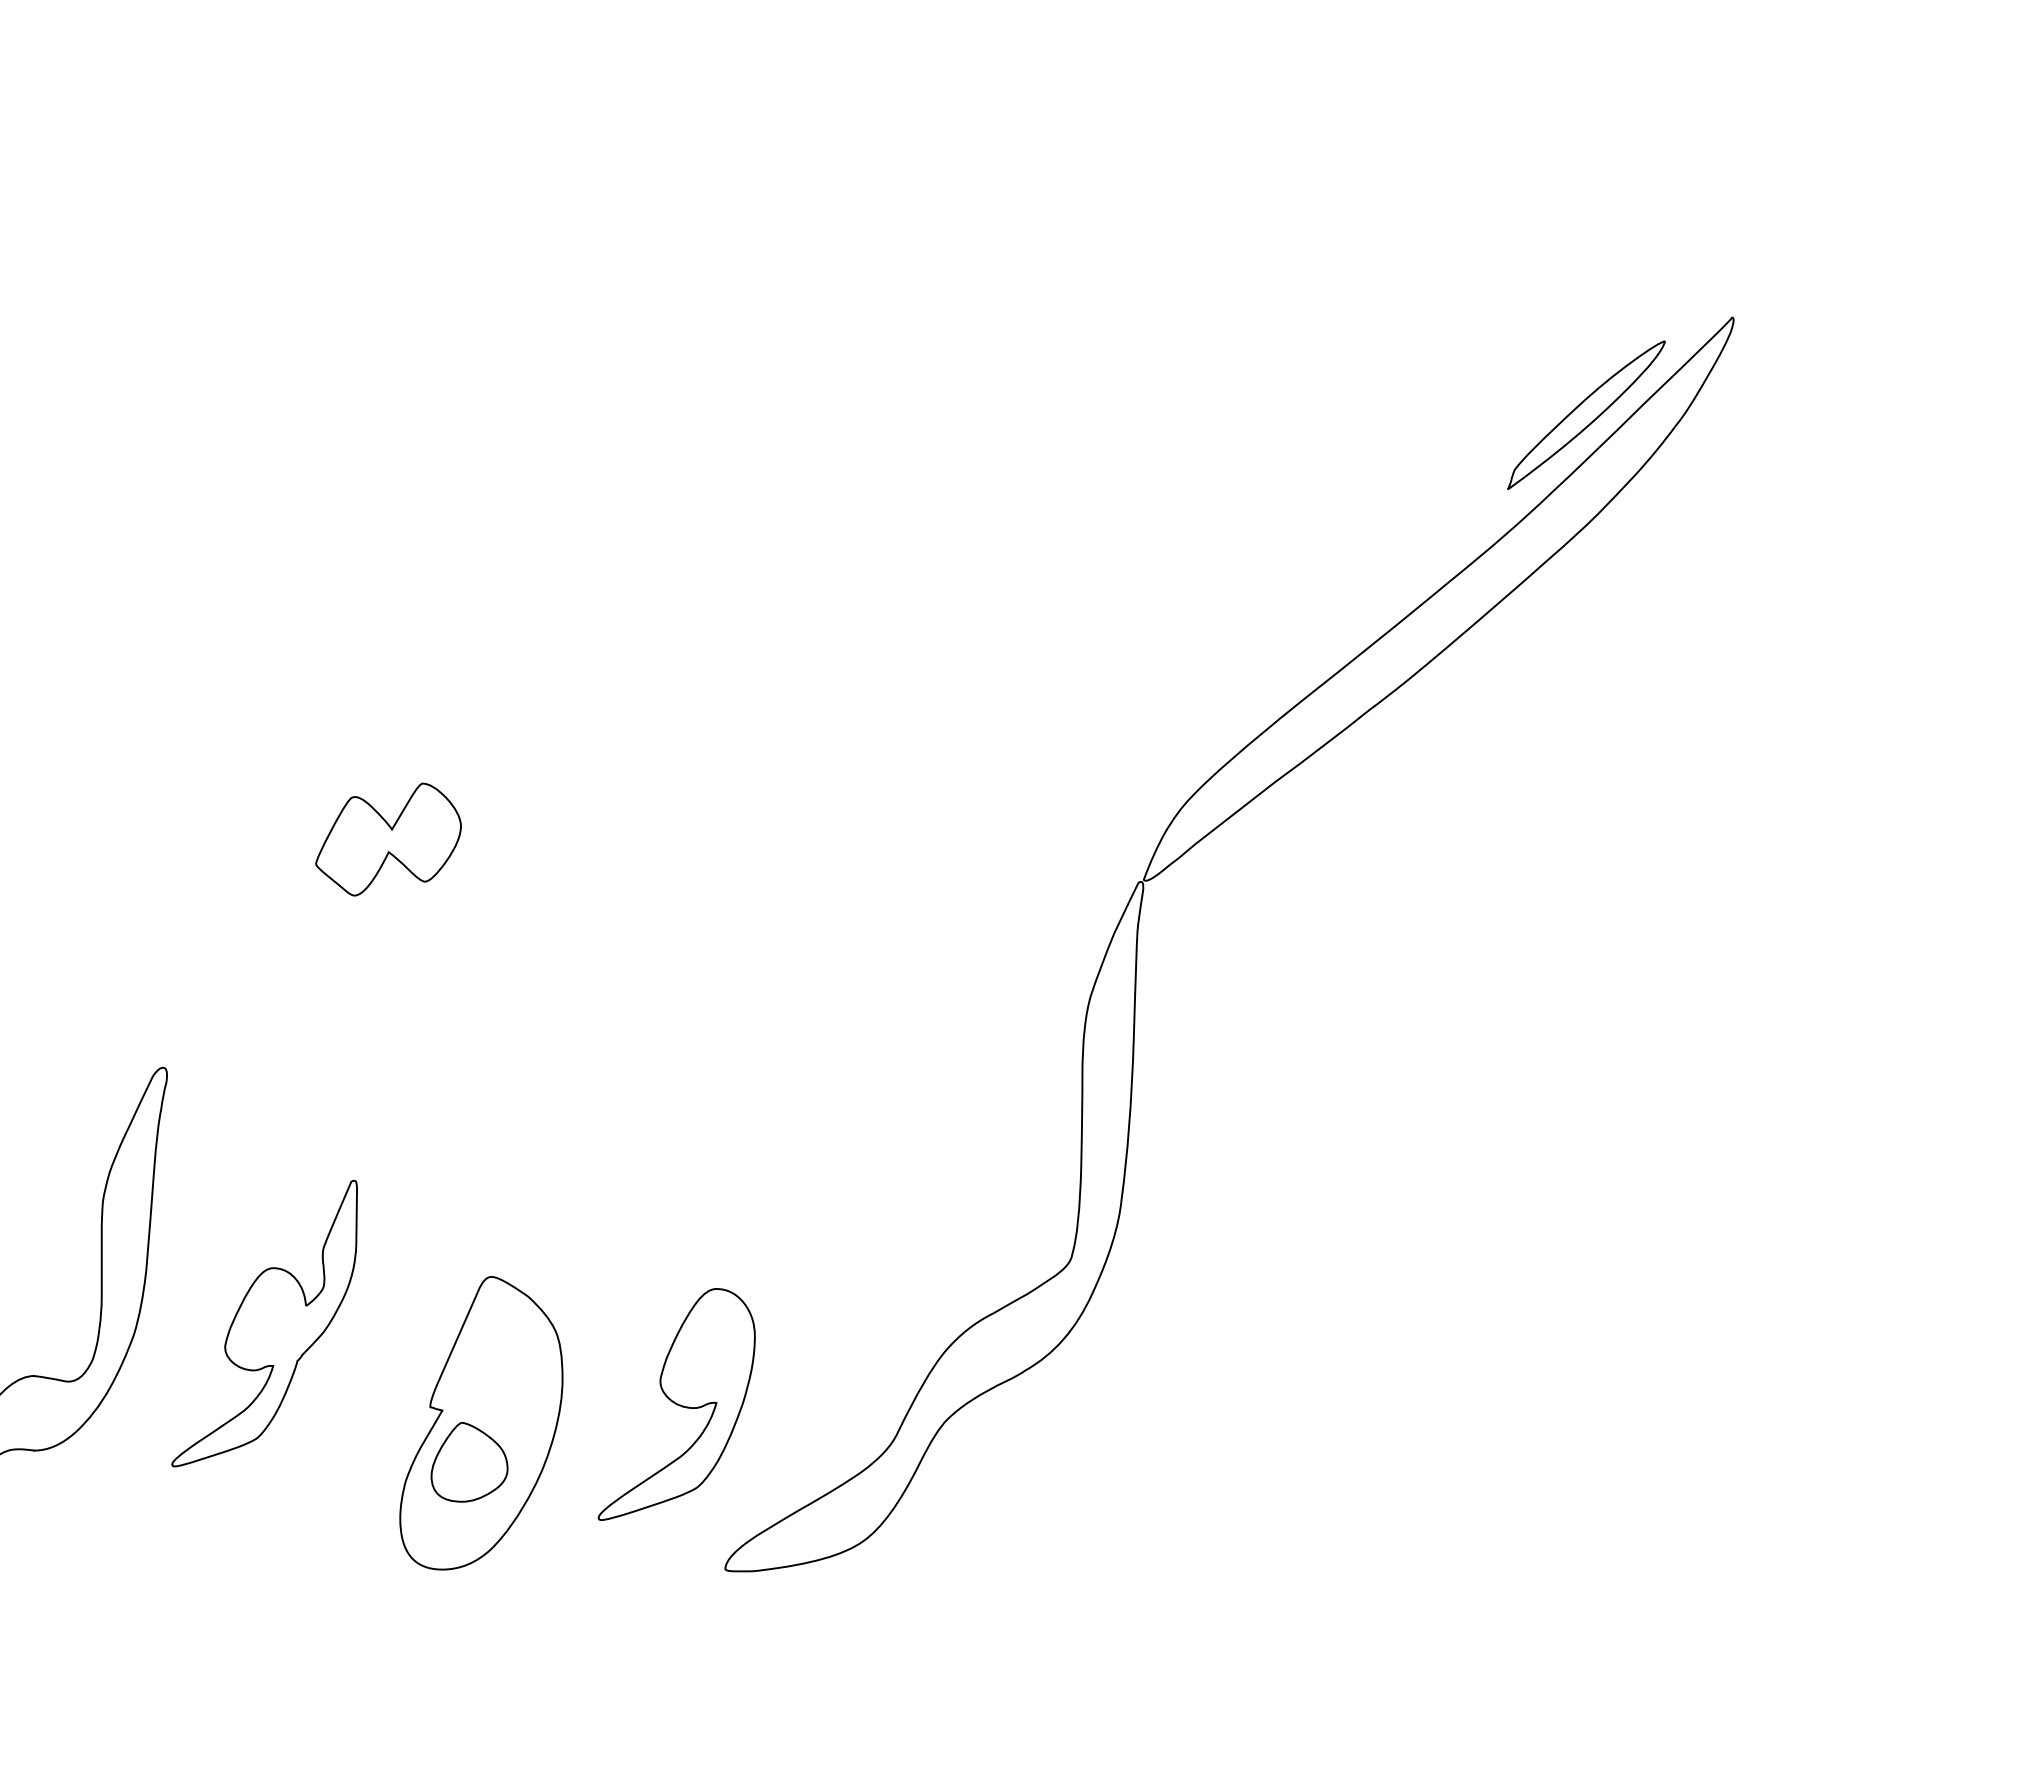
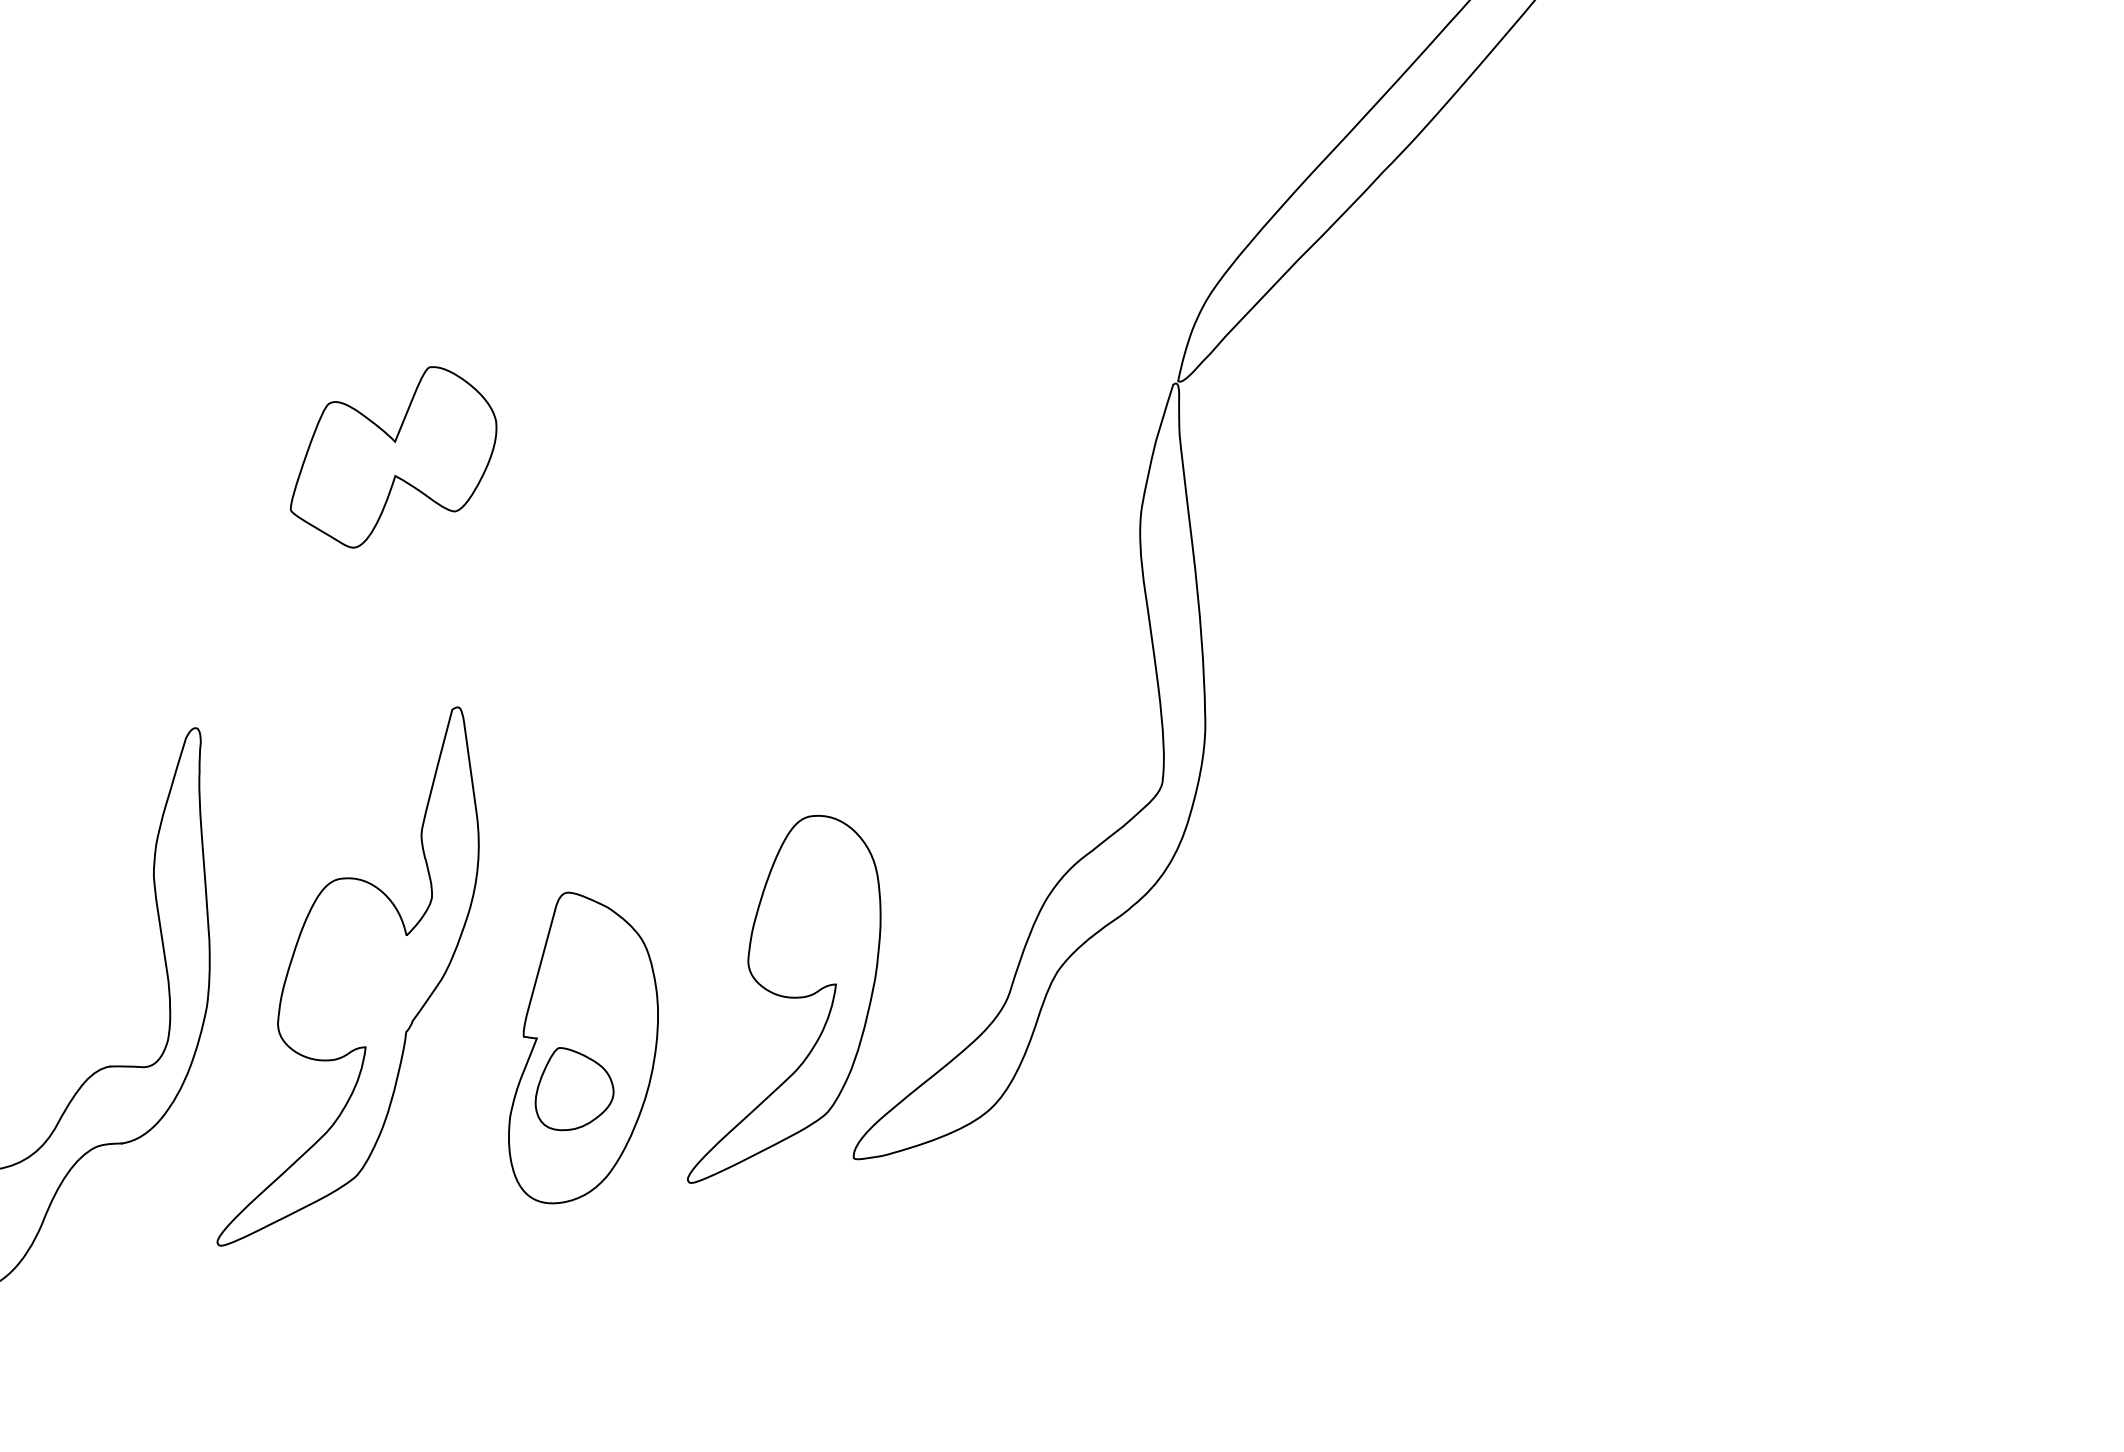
part: (388, 839) -> (392, 457), size x1.43
part: (264, 1323) -> (339, 976), size x1.67
part: (676, 1404) -> (777, 995), size x1.43

